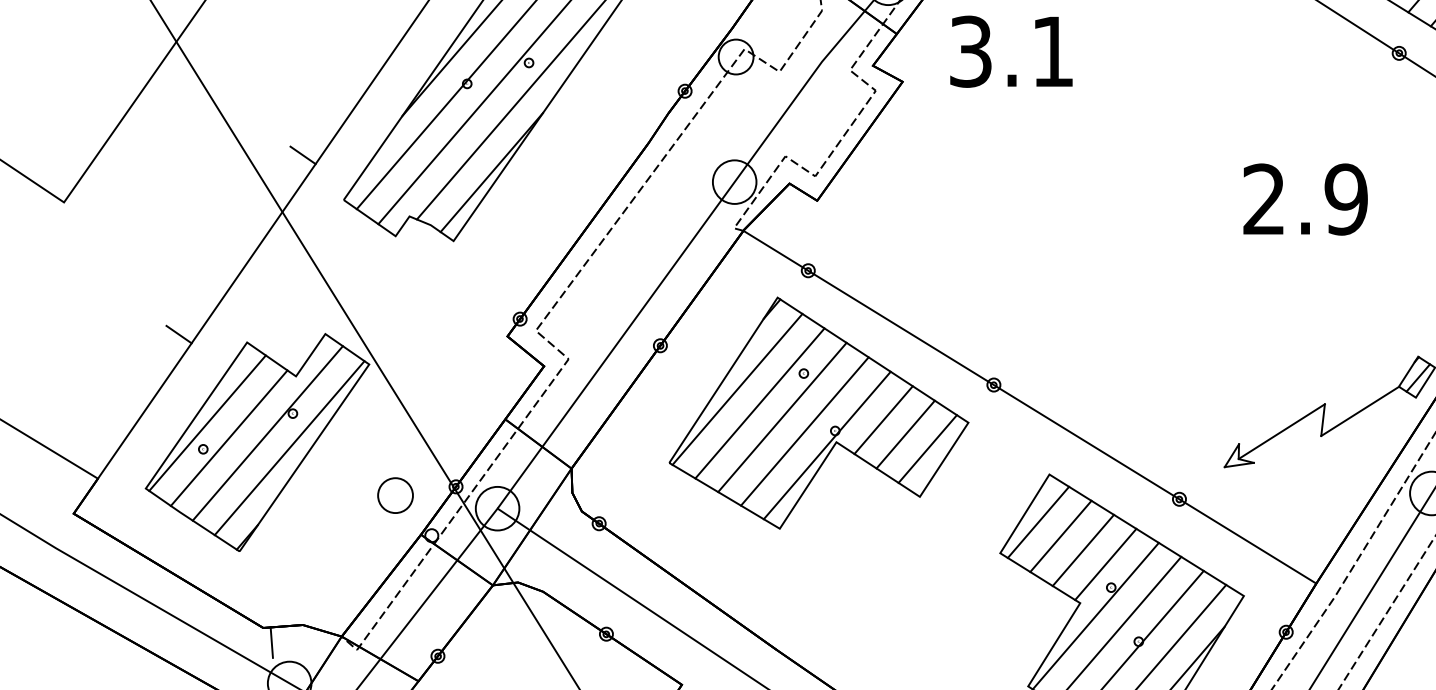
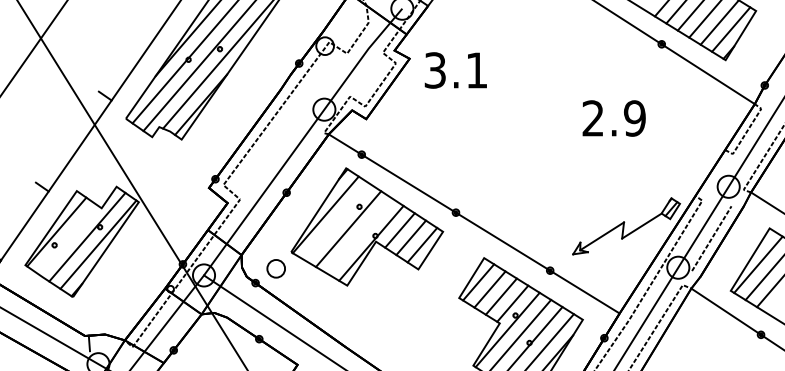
text: (1010, 51) -> (455, 70), moved
line: (760, 402) -> (337, 221), removed
line: (803, 429) -> (359, 235), removed
line: (228, 437) -> (67, 239), removed
part: (394, 494) -> (275, 268), moved

